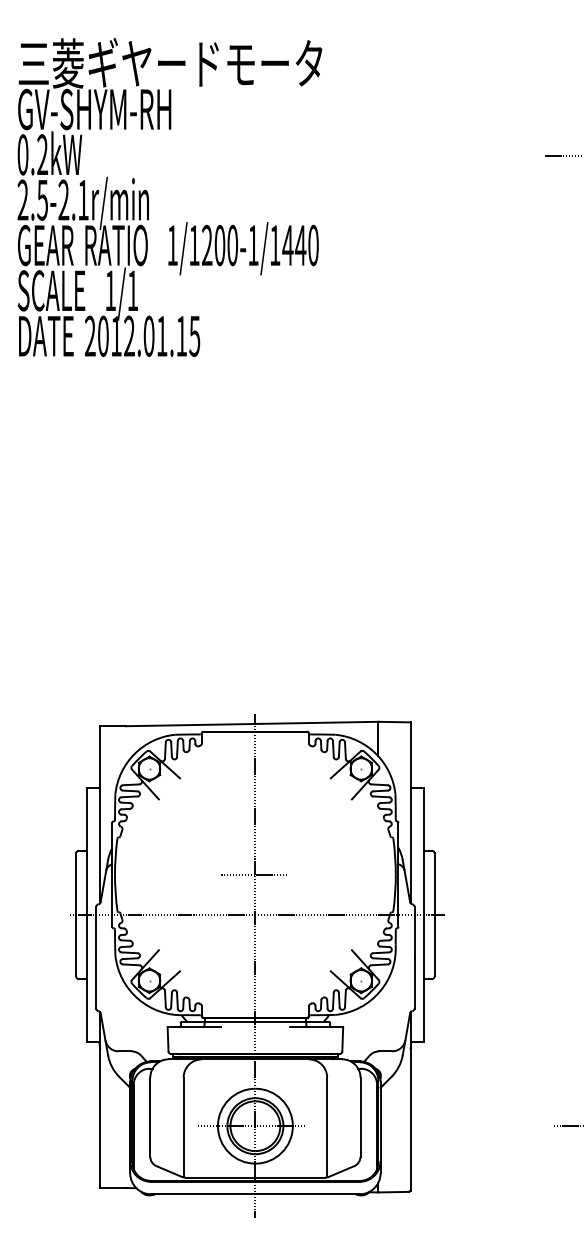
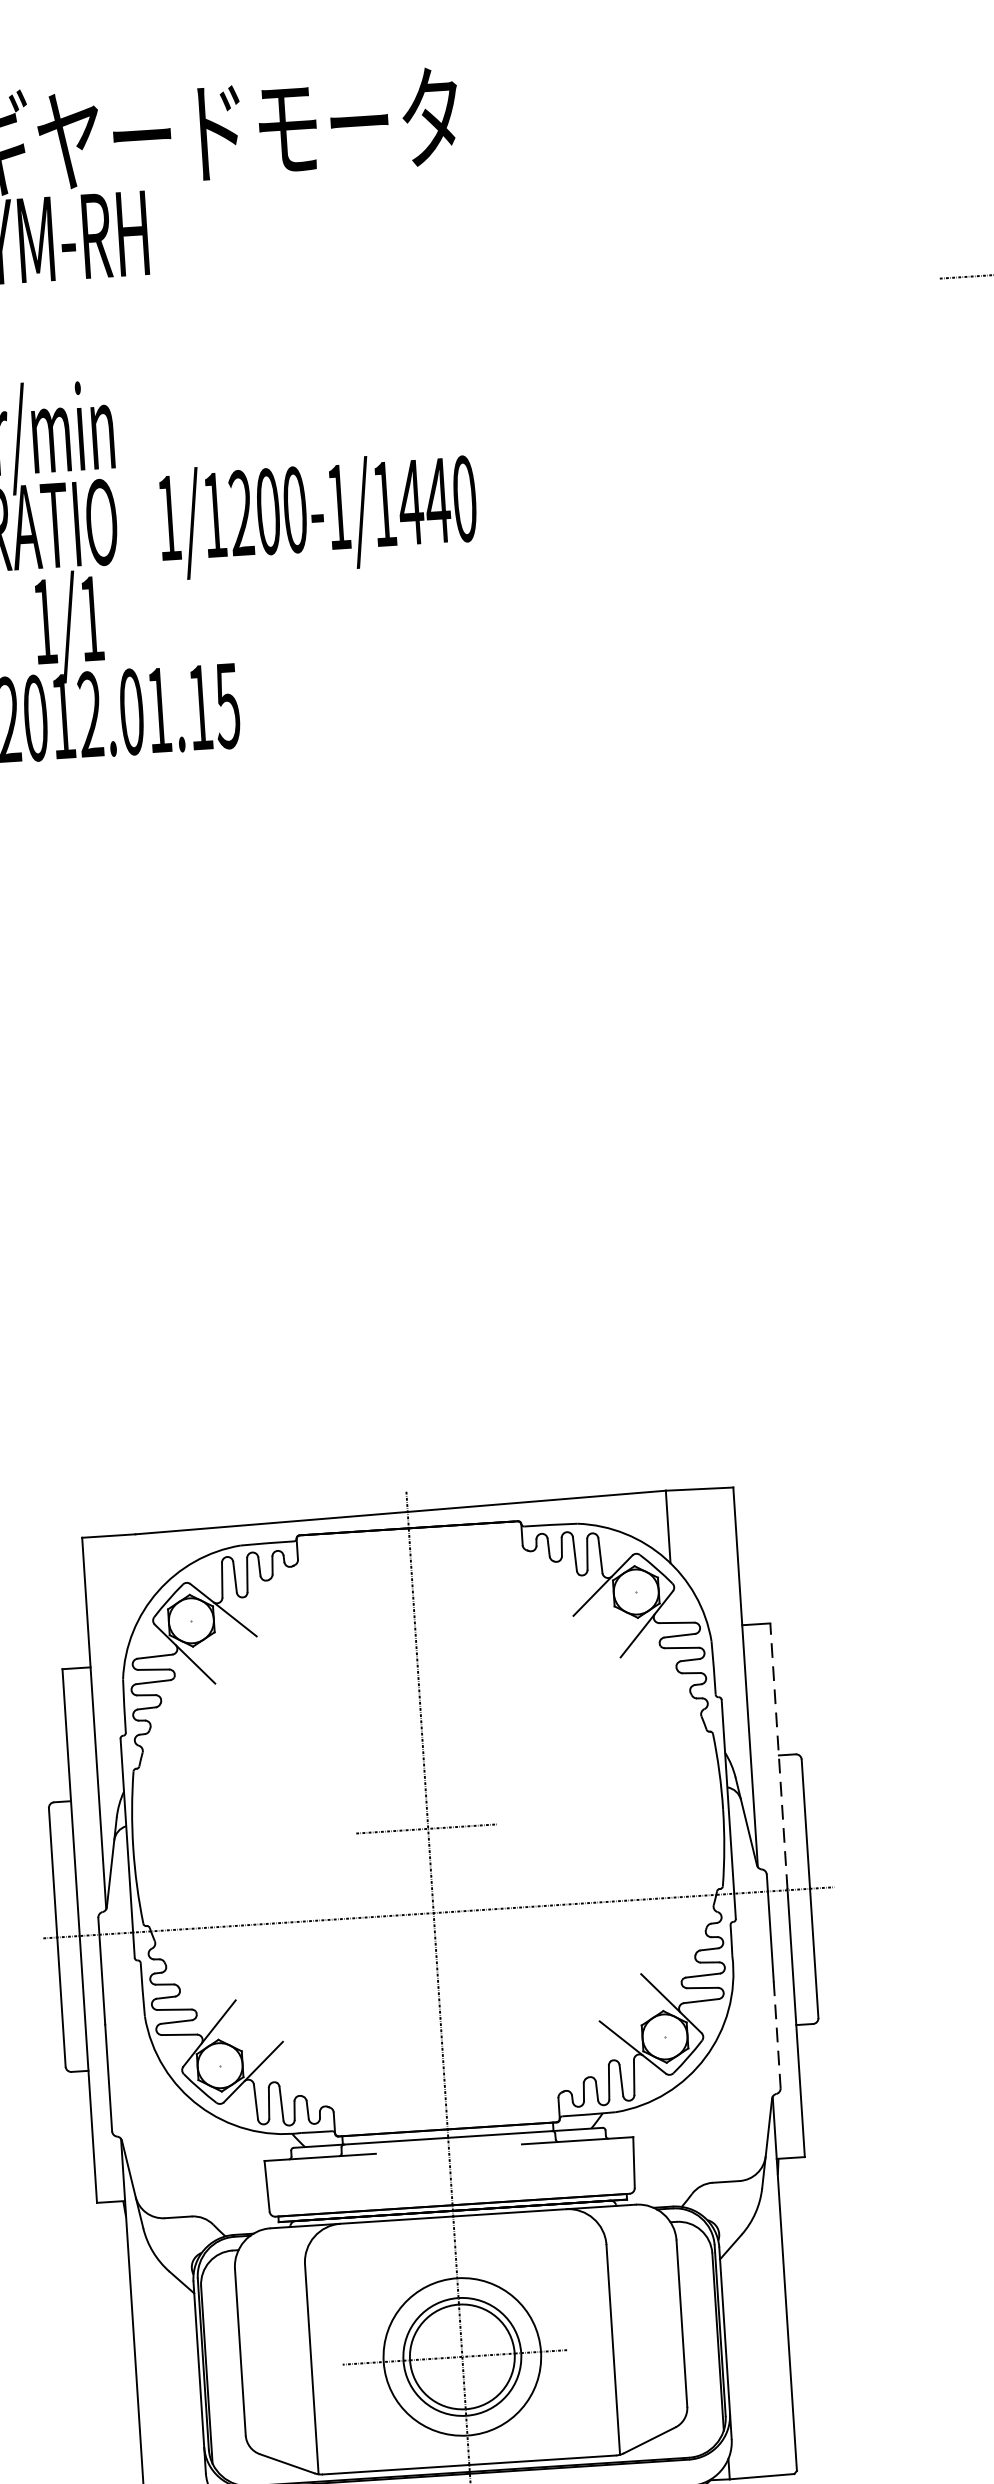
line: (423, 850) -> (778, 1754), solid -> dashed
line: (414, 983) -> (777, 2035), solid -> dashed

